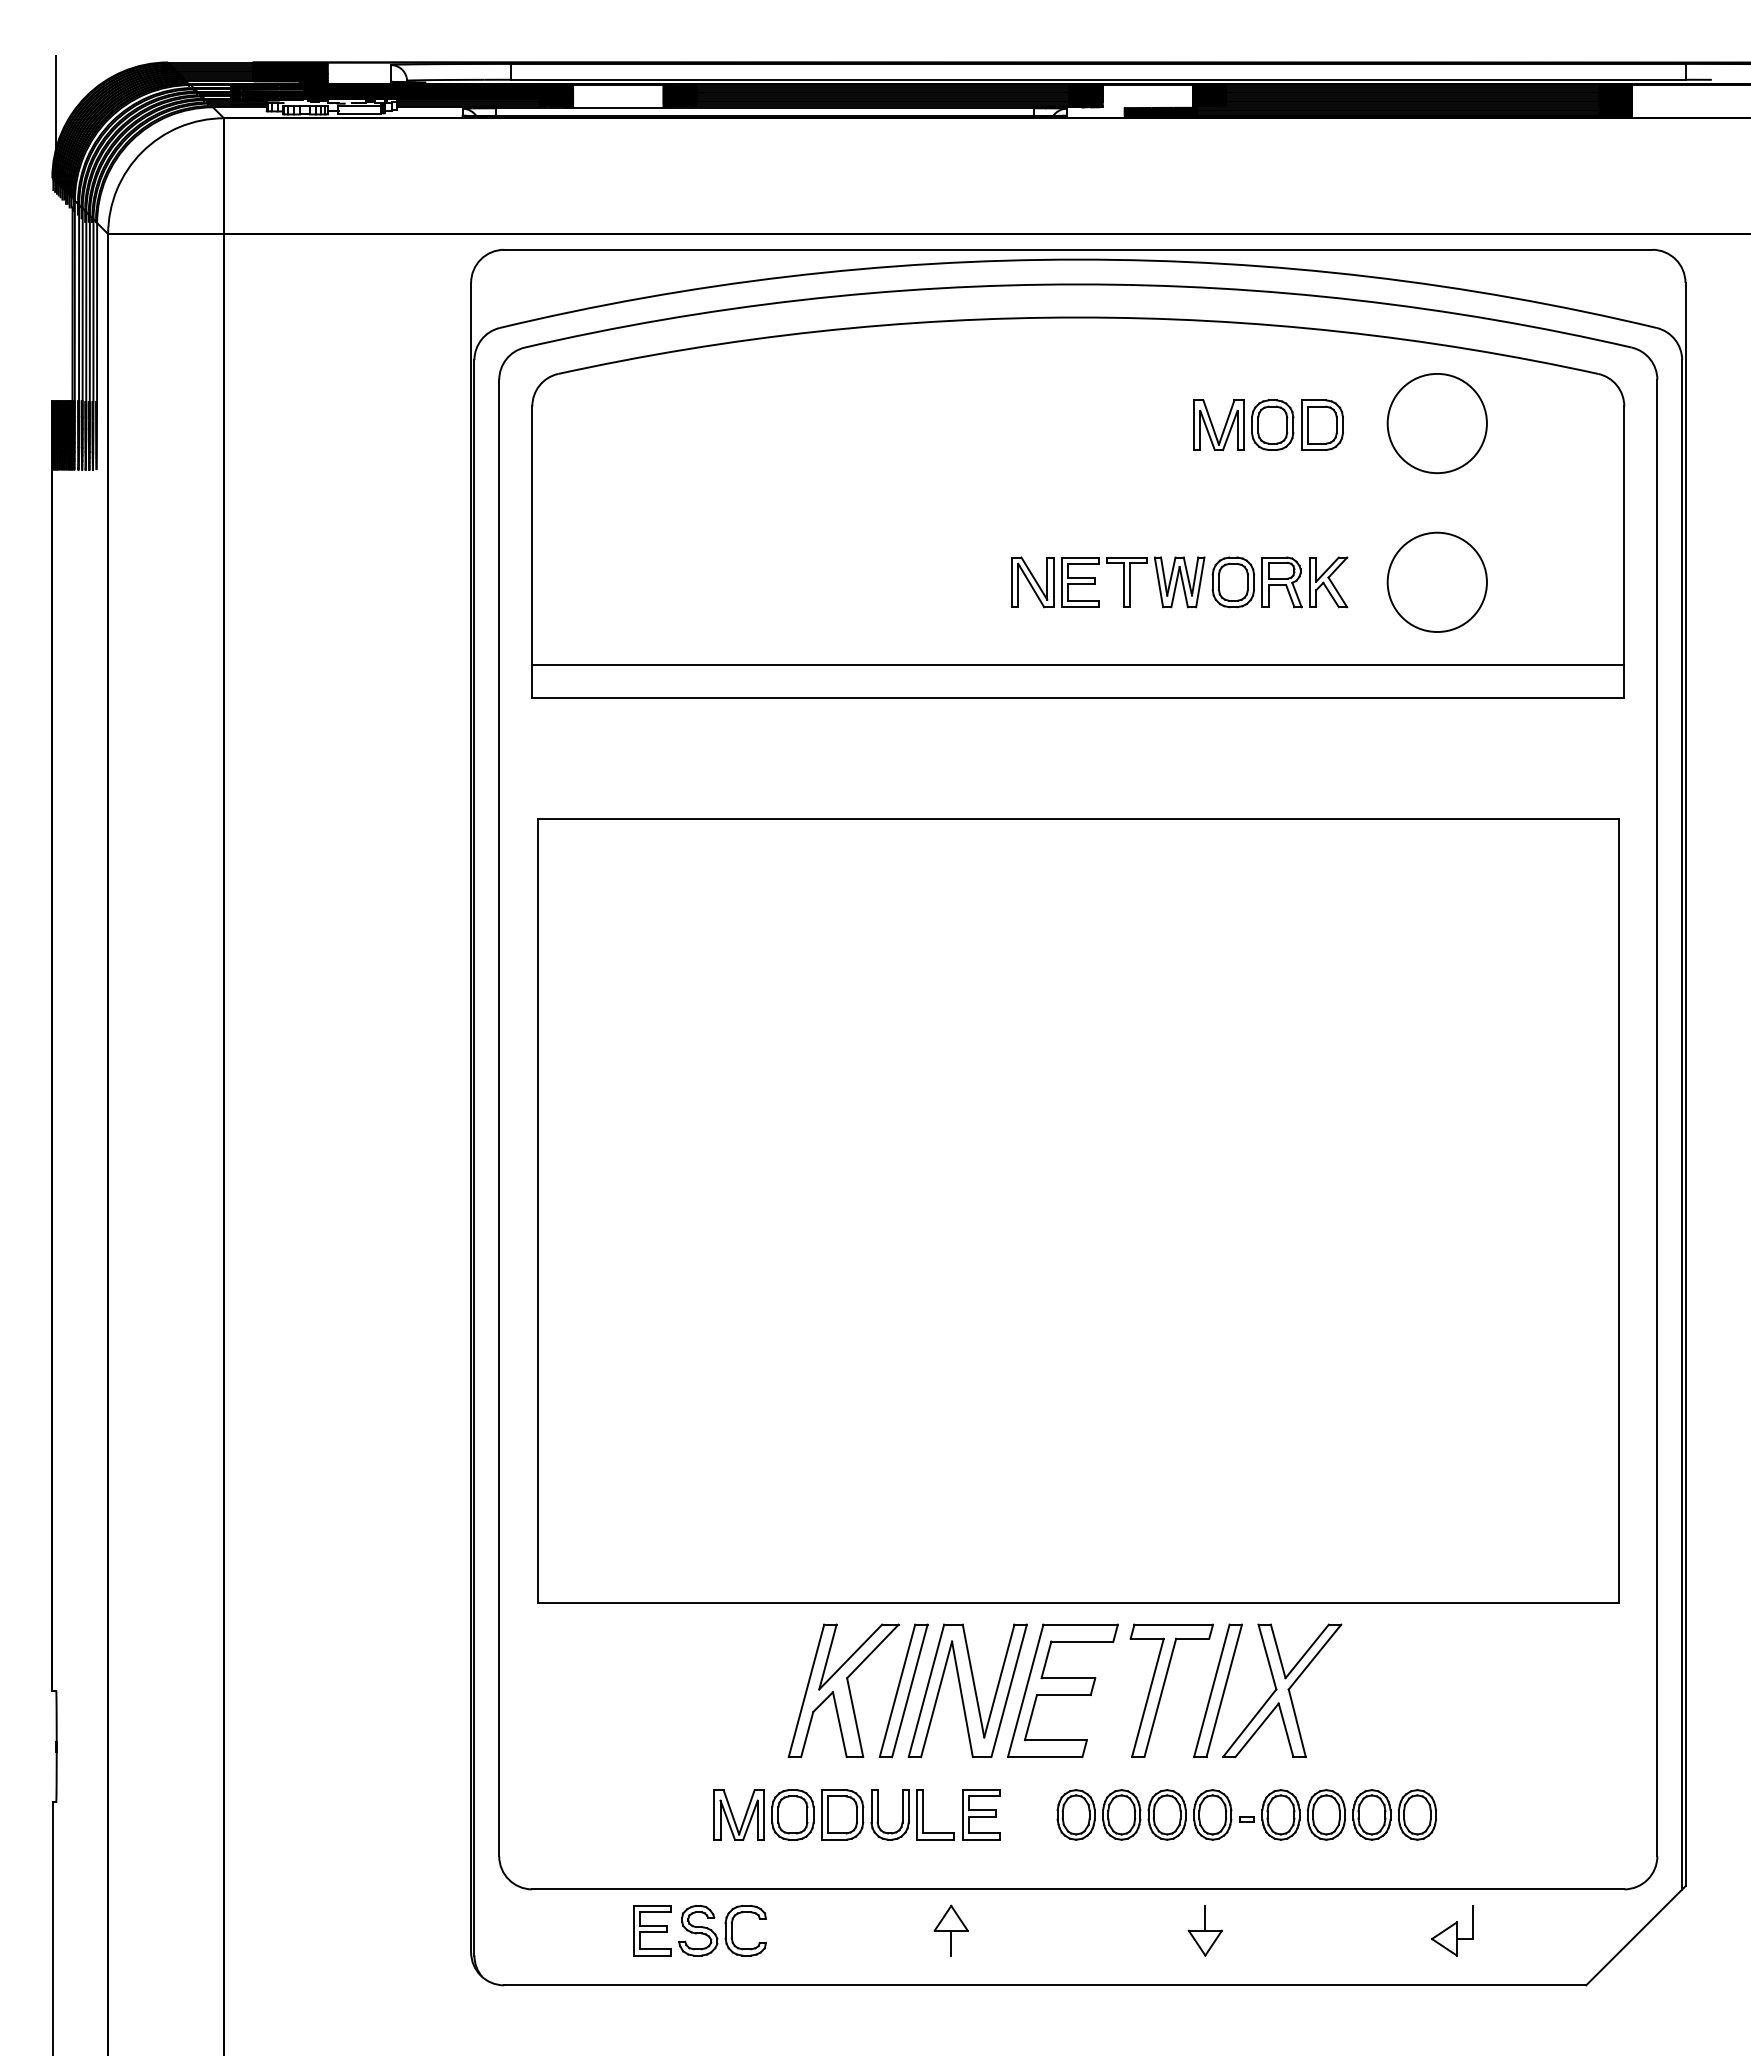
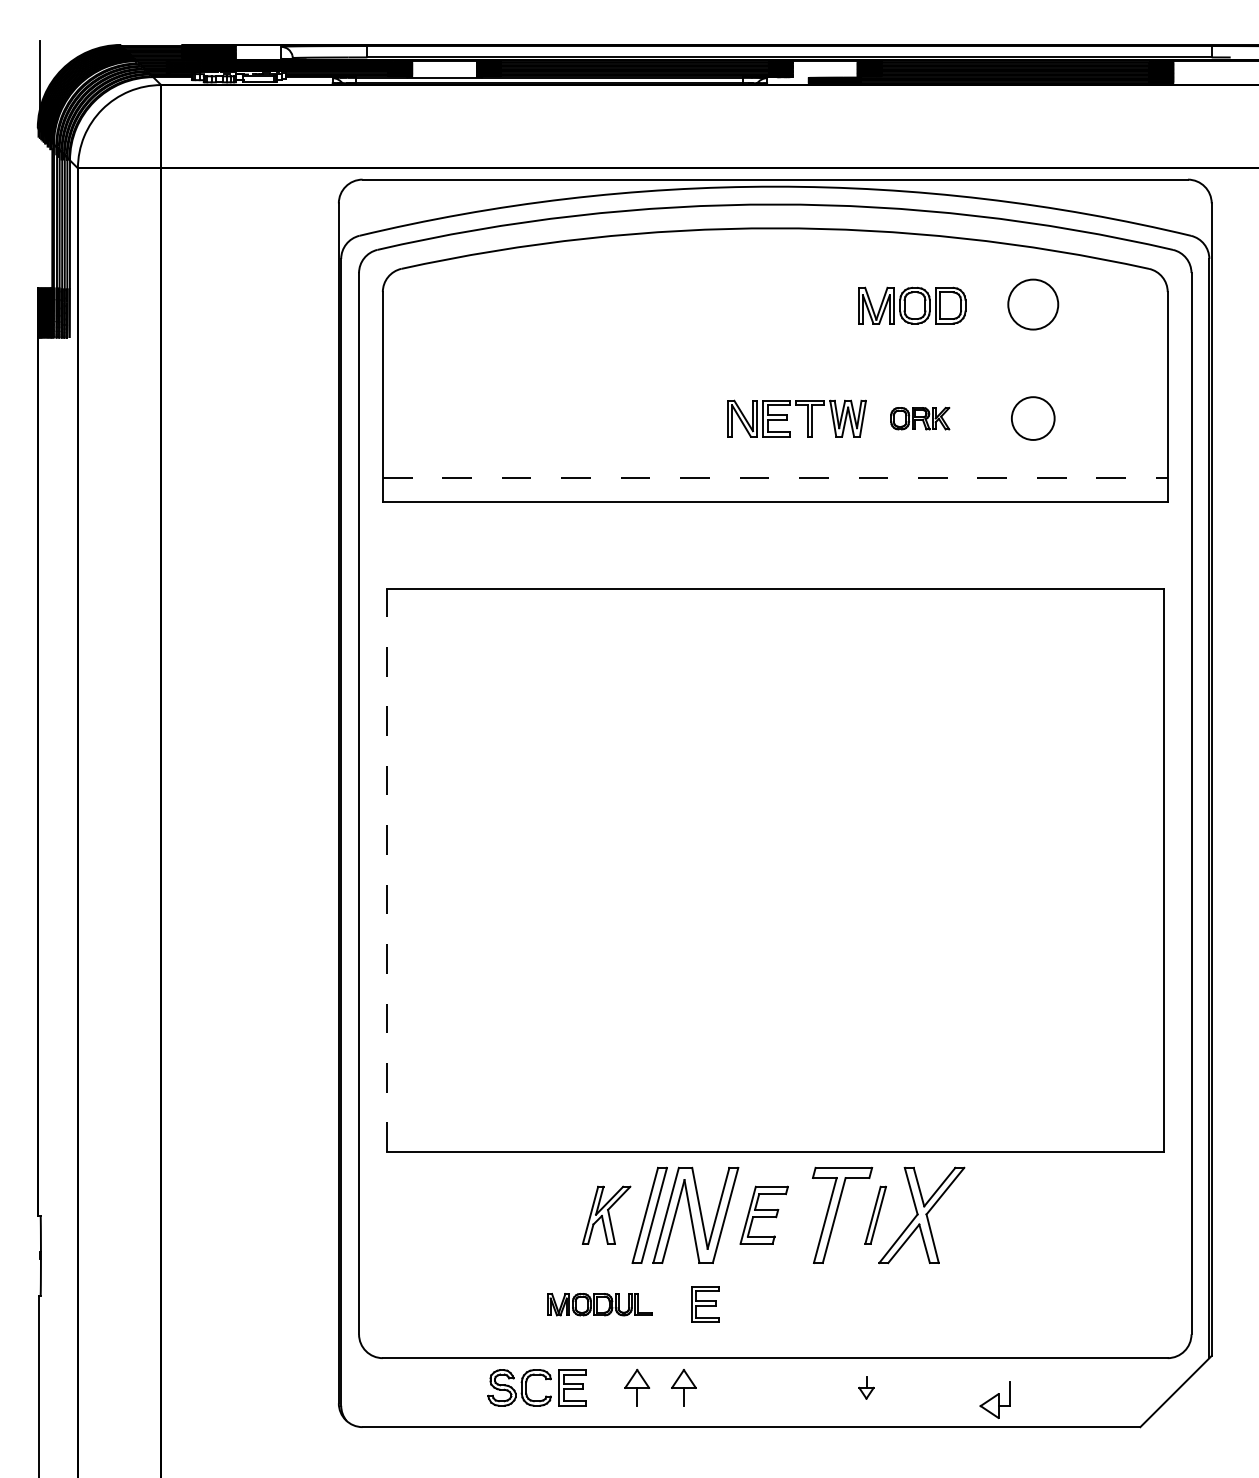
circle: (1436, 423) -> (1032, 304), size x0.7
circle: (1436, 581) -> (1032, 418), size x0.6
part: (1279, 582) -> (919, 418), size x0.6
line: (1078, 665) -> (775, 478), solid -> dashed
line: (537, 1211) -> (386, 870), solid -> dashed
part: (843, 1690) -> (606, 1215), size x0.6
part: (1062, 1690) -> (763, 1215), size x0.6
part: (1217, 1690) -> (875, 1215), size x0.6
part: (833, 1814) -> (599, 1304), size x0.6
part: (1246, 1814) -> (896, 1304), removed
part: (652, 1930) -> (572, 1387), moved
part: (885, 1930) -> (636, 1387), added
part: (1204, 1930) -> (865, 1387), size x0.6
part: (1452, 1930) -> (995, 1399), moved

